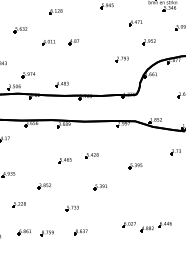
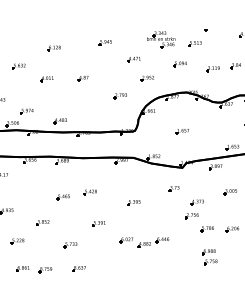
part: (73, 41) -> (82, 78), moved
part: (147, 226) -> (144, 242), moved

